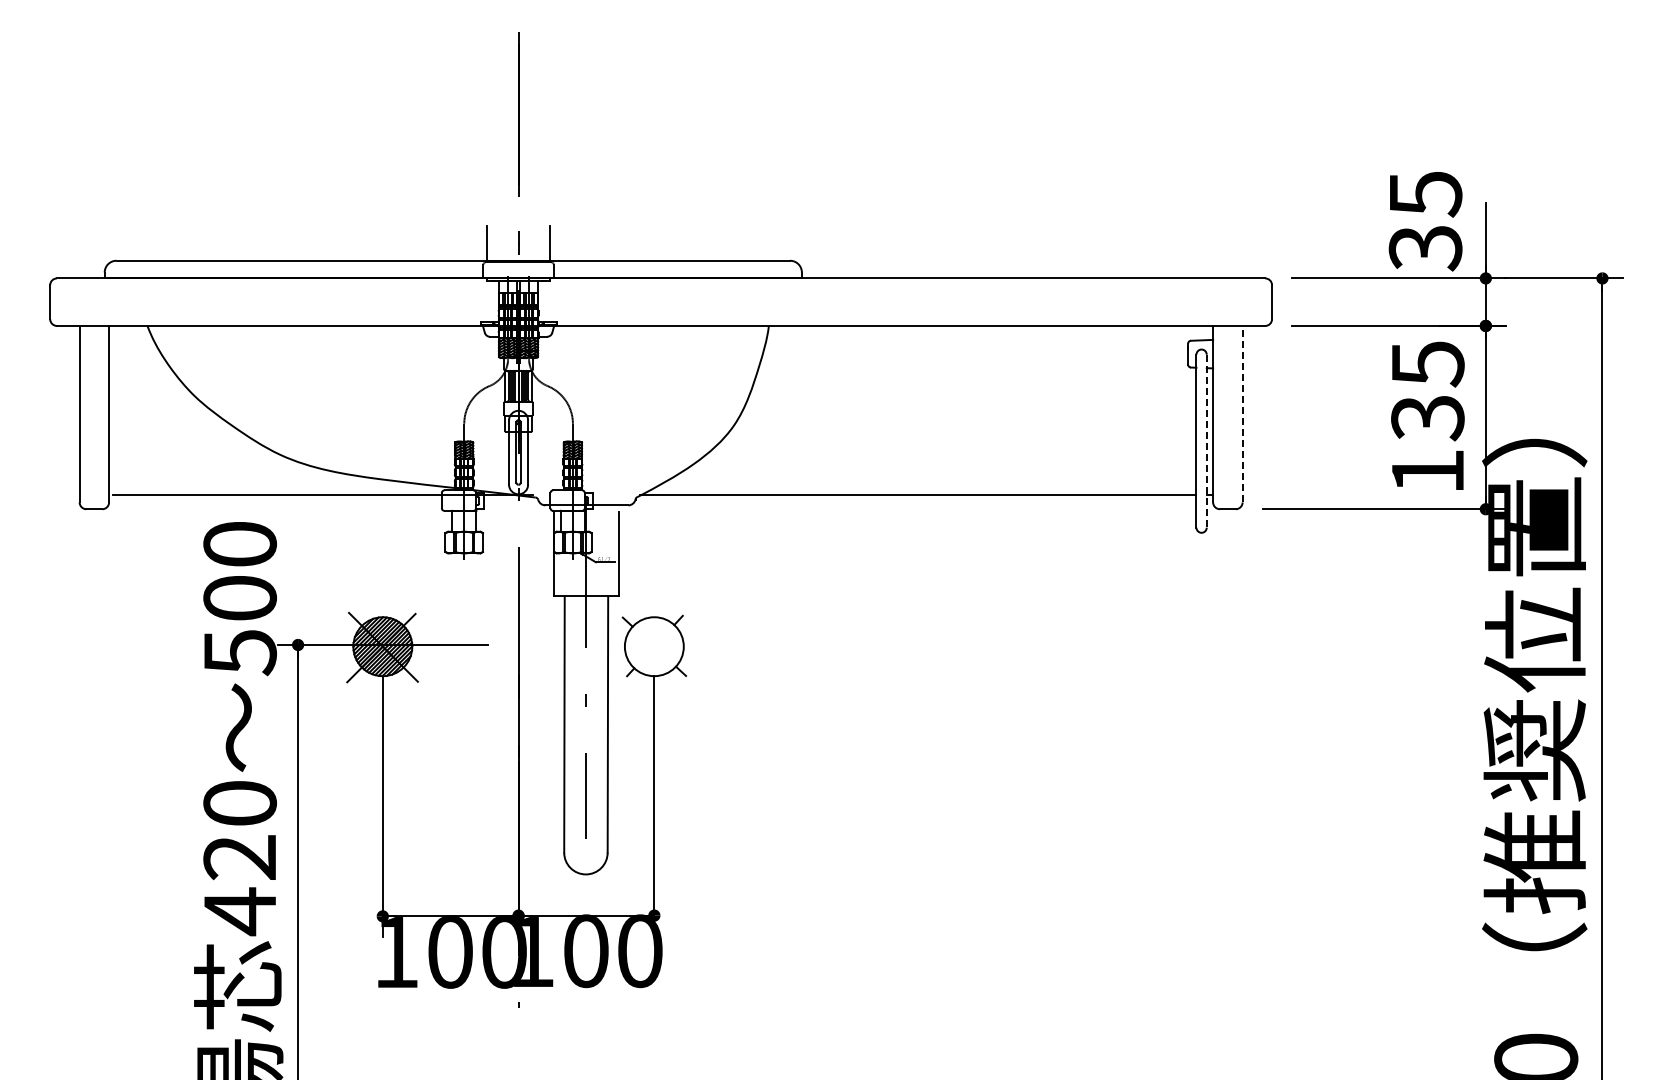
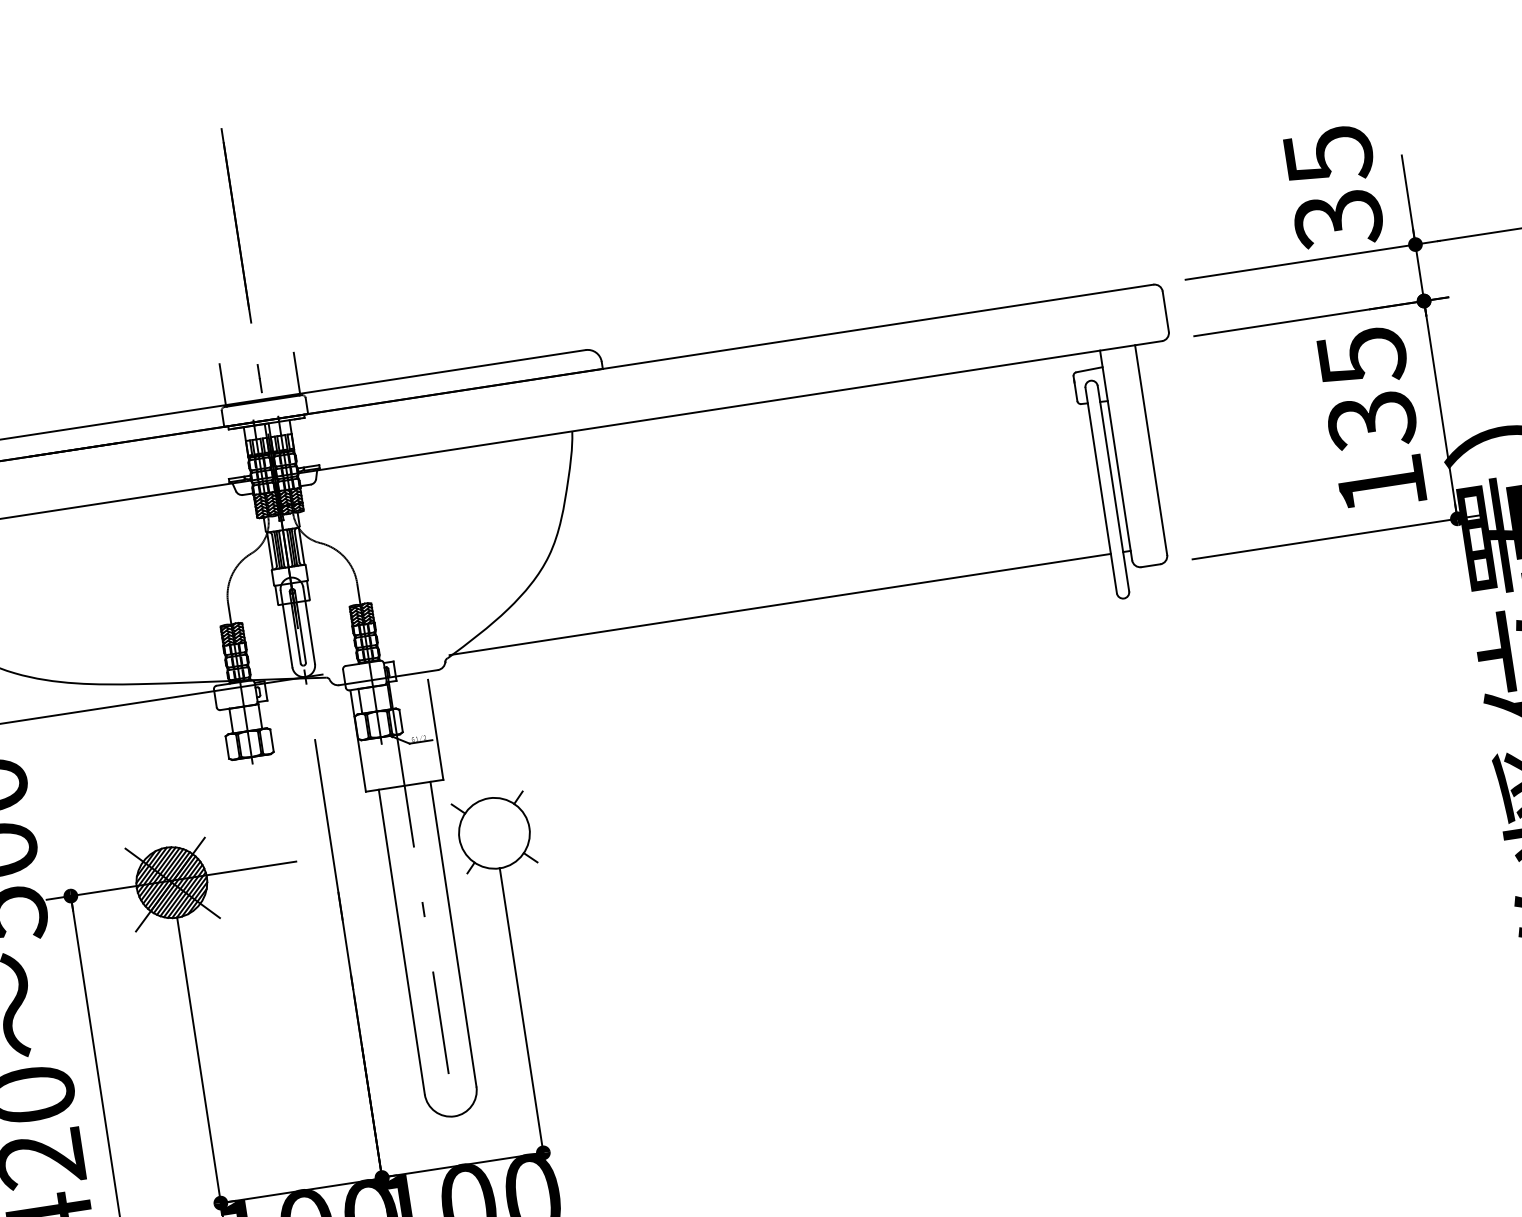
line: (1242, 413) -> (1150, 449), dashed -> solid
line: (1206, 441) -> (1113, 489), dashed -> solid

